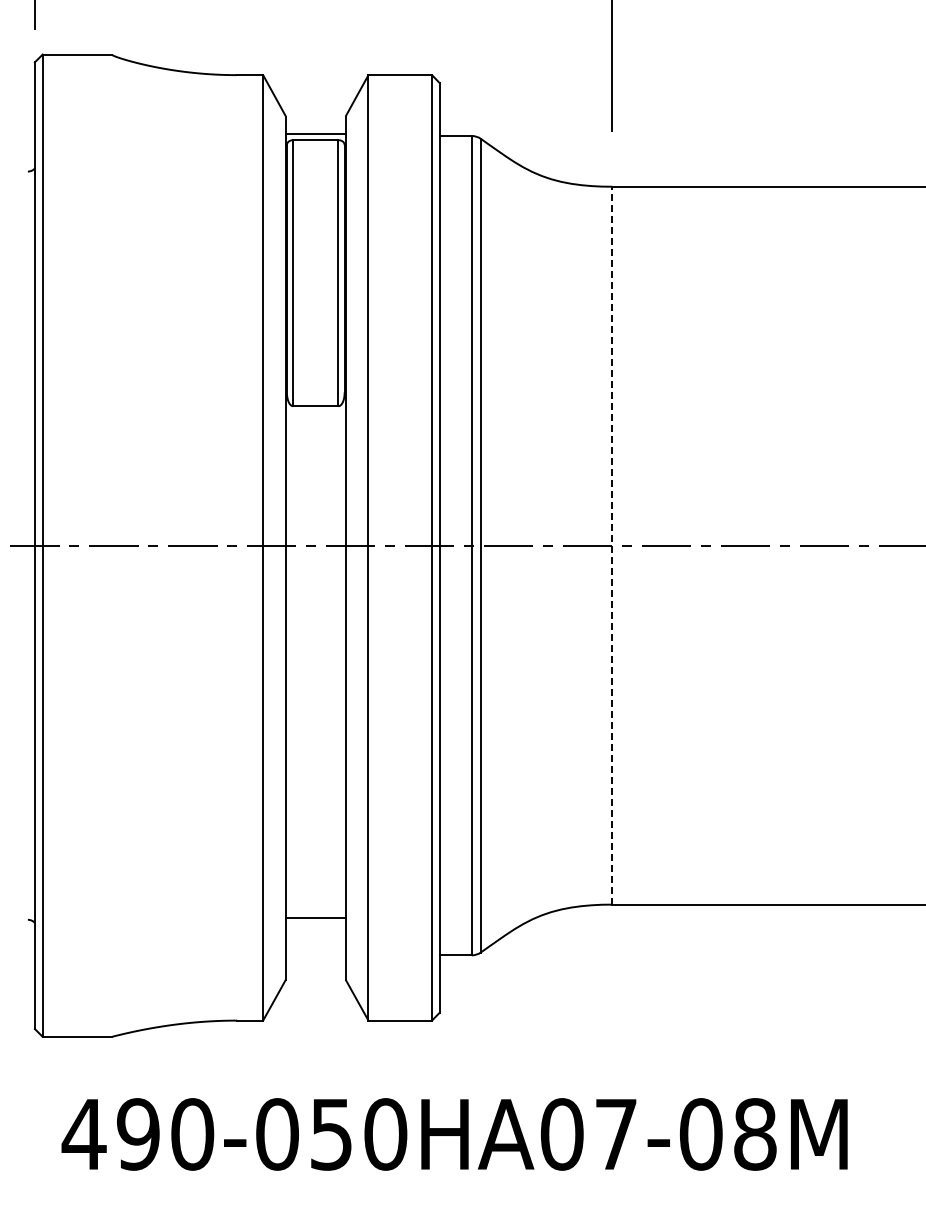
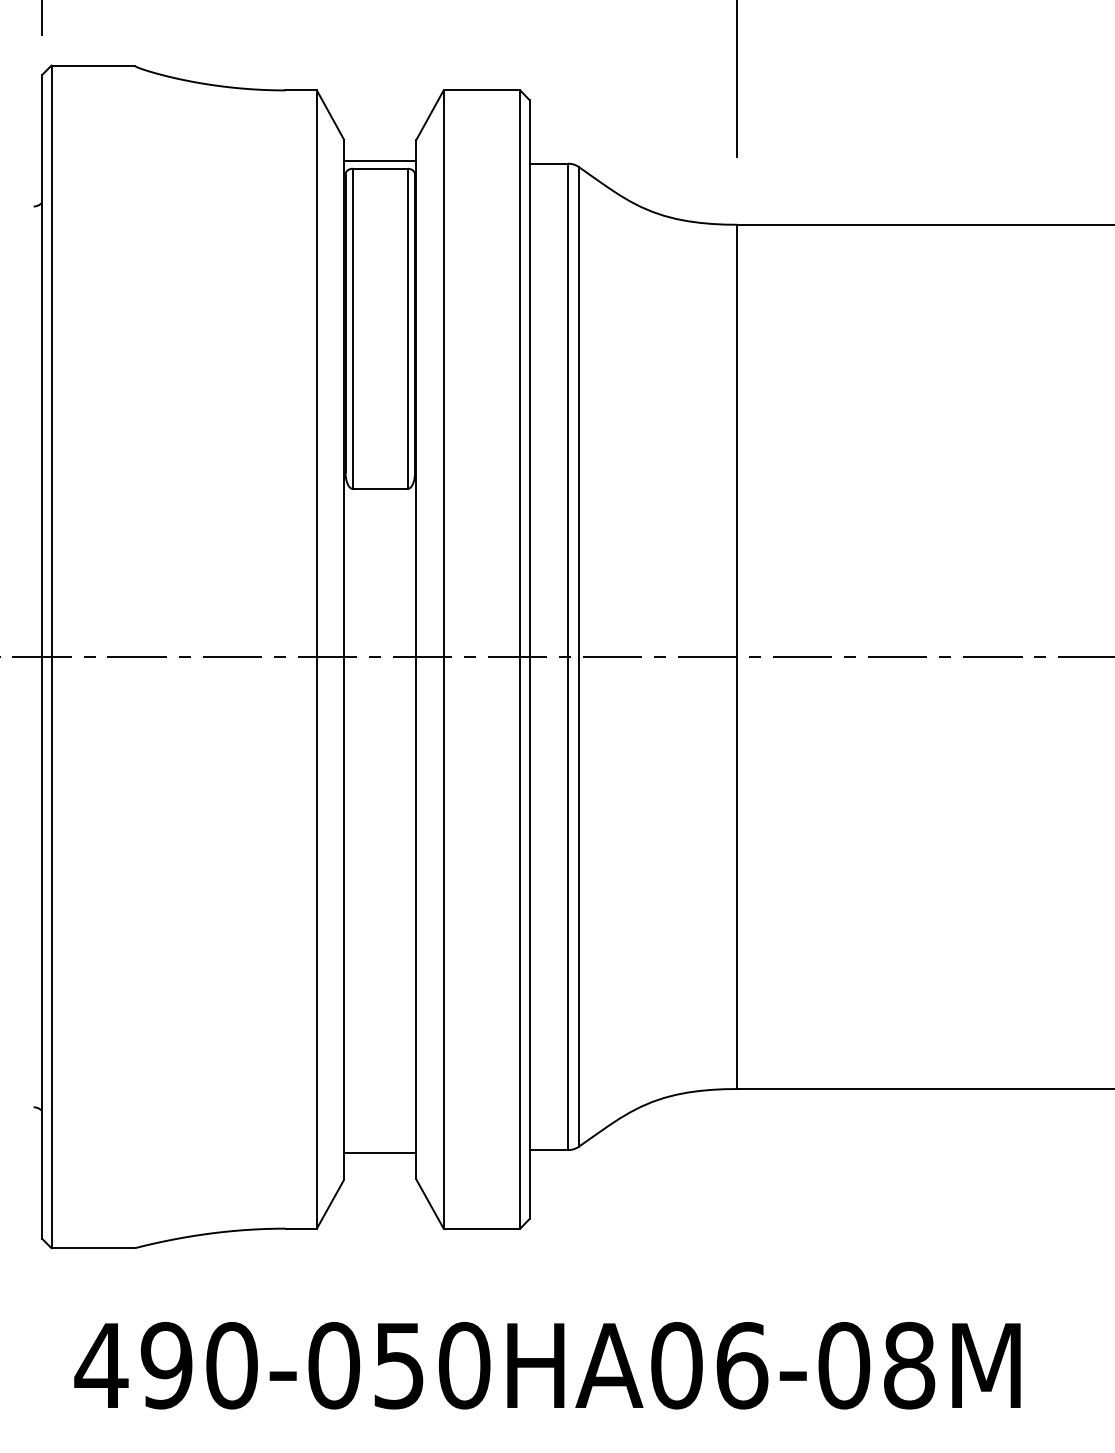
line: (612, 545) -> (737, 656), dashed -> solid
line: (315, 917) -> (379, 1152), moved
text: (616, 1134) -> (742, 1365), 490-050HA07-08M -> 490-050HA06-08M

